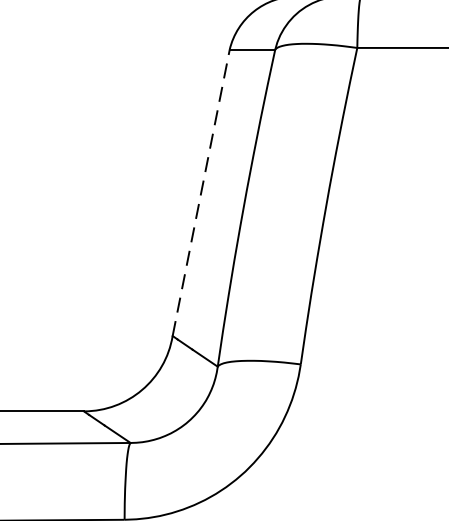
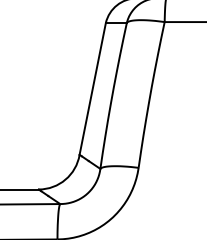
line: (200, 192) -> (92, 88), dashed -> solid

